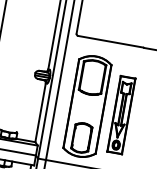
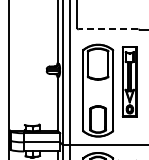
line: (110, 41) -> (108, 29), solid -> dashed
part: (121, 114) -> (129, 81), moved

